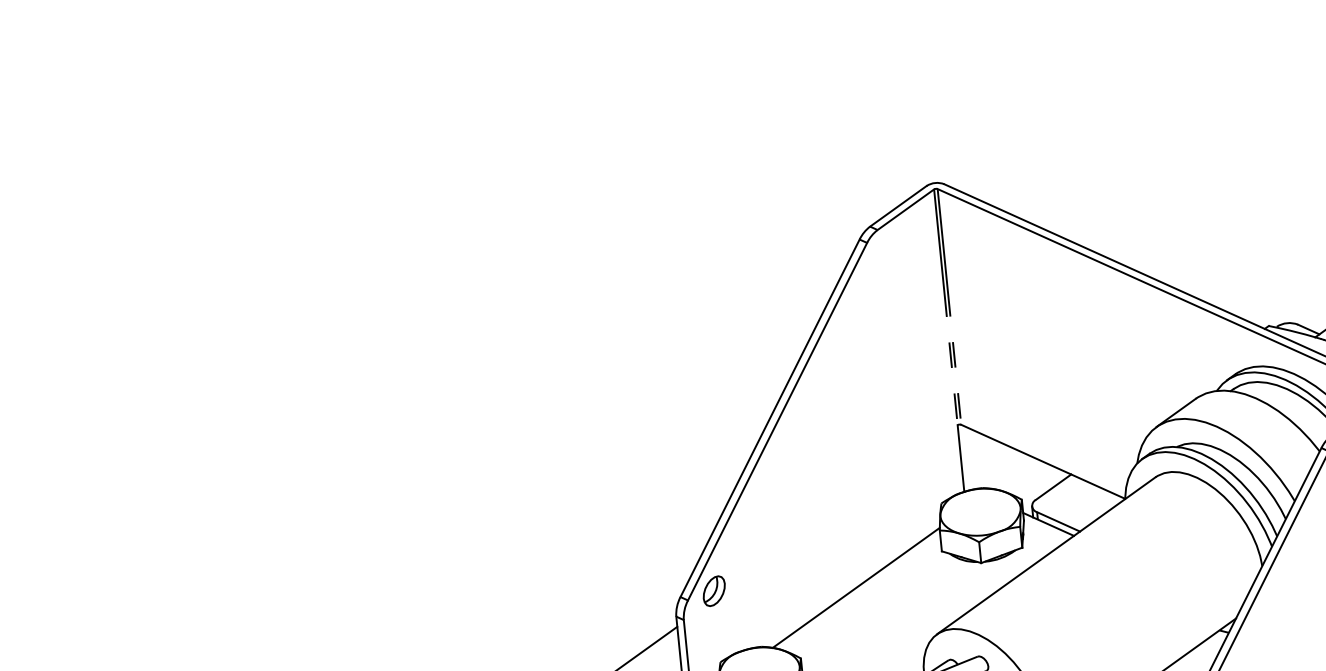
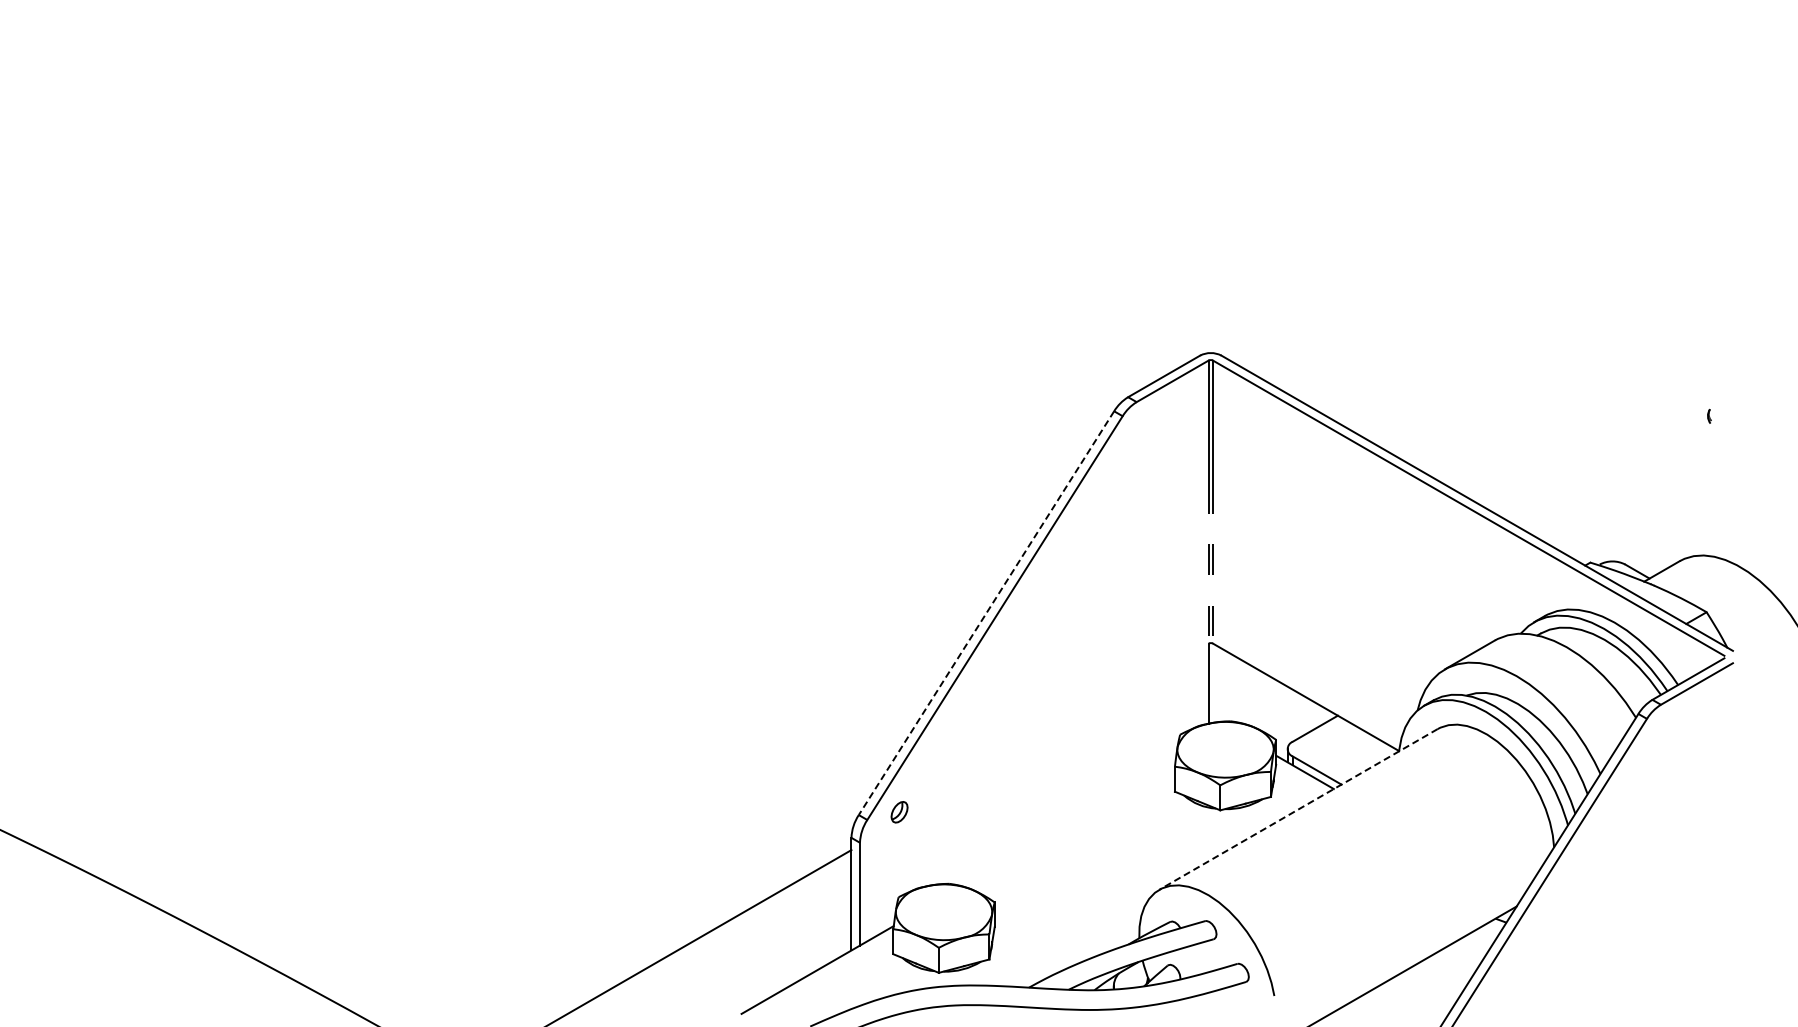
line: (770, 418) -> (986, 613), solid -> dashed
line: (1046, 555) -> (1298, 809), solid -> dashed
line: (855, 587) -> (1068, 824), removed
part: (714, 591) -> (899, 812), size x0.6

